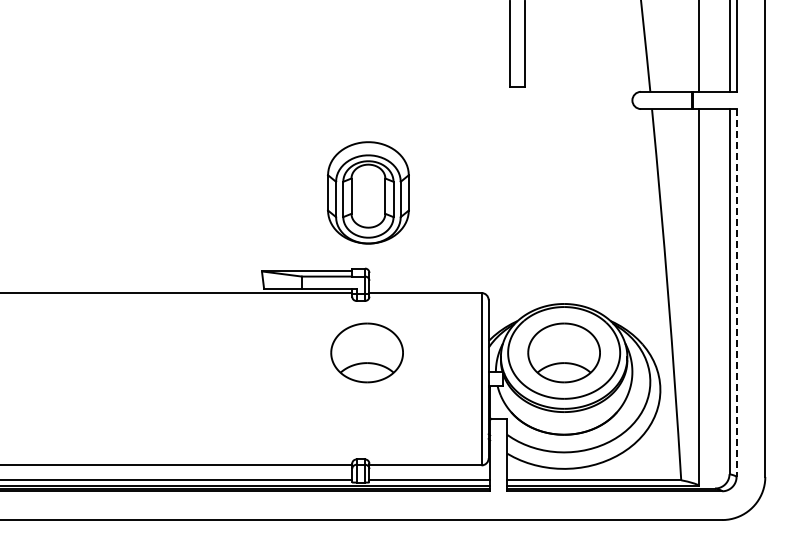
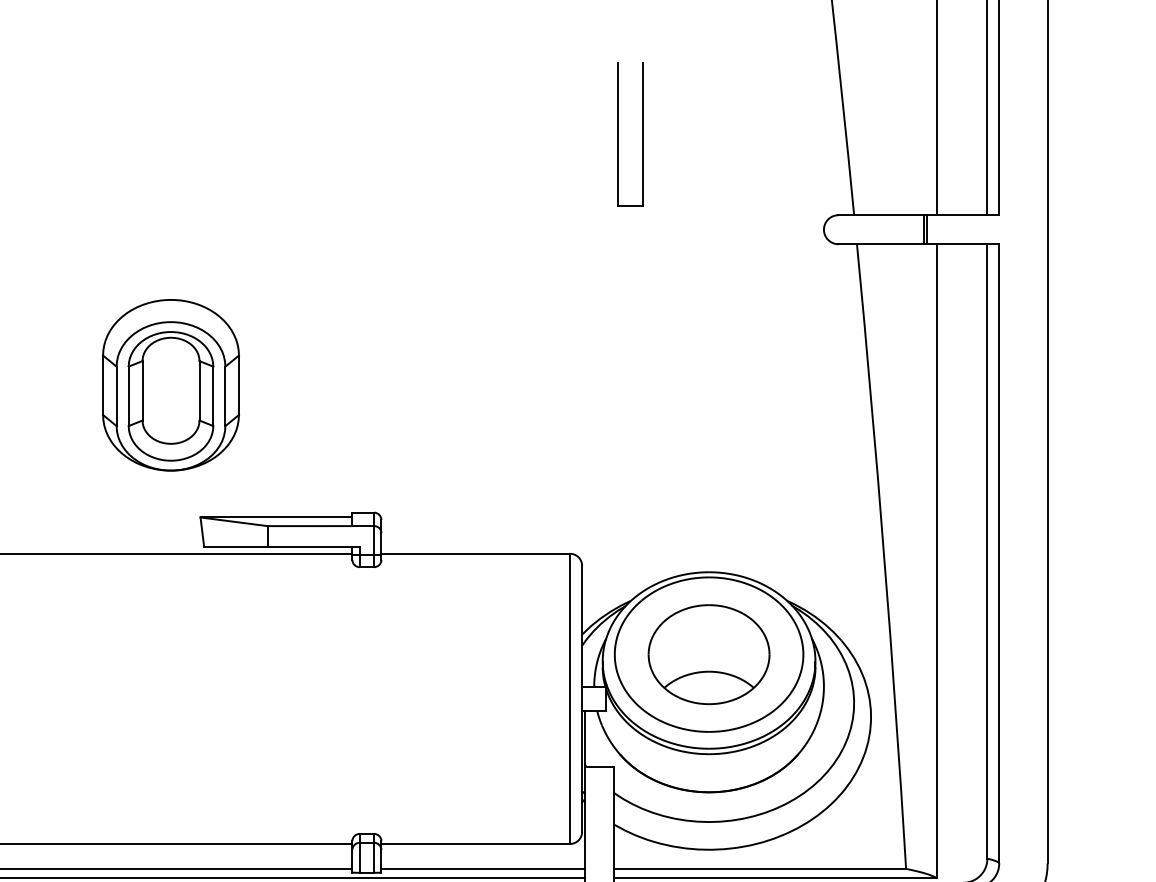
part: (368, 192) -> (171, 384), moved
line: (736, 293) -> (999, 554), dashed -> solid
part: (366, 352) -> (376, 653), removed

